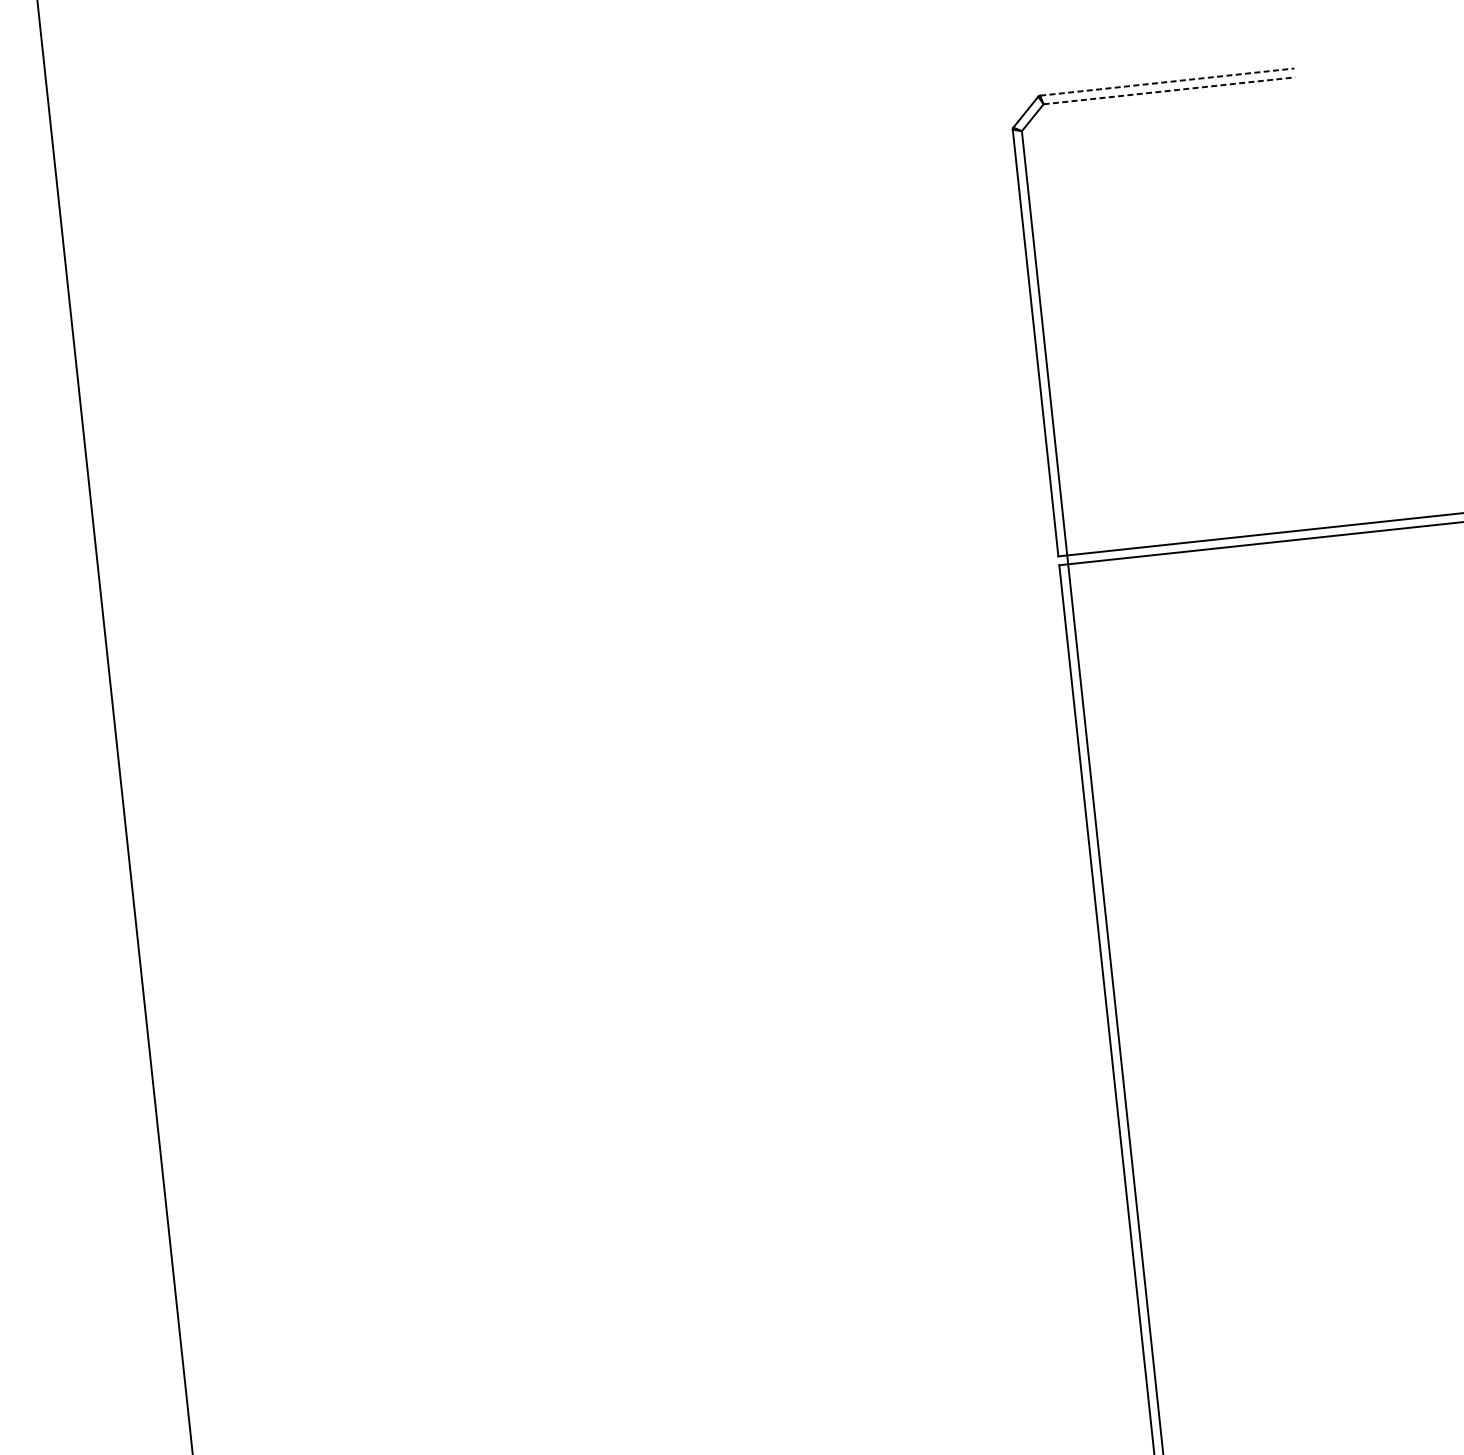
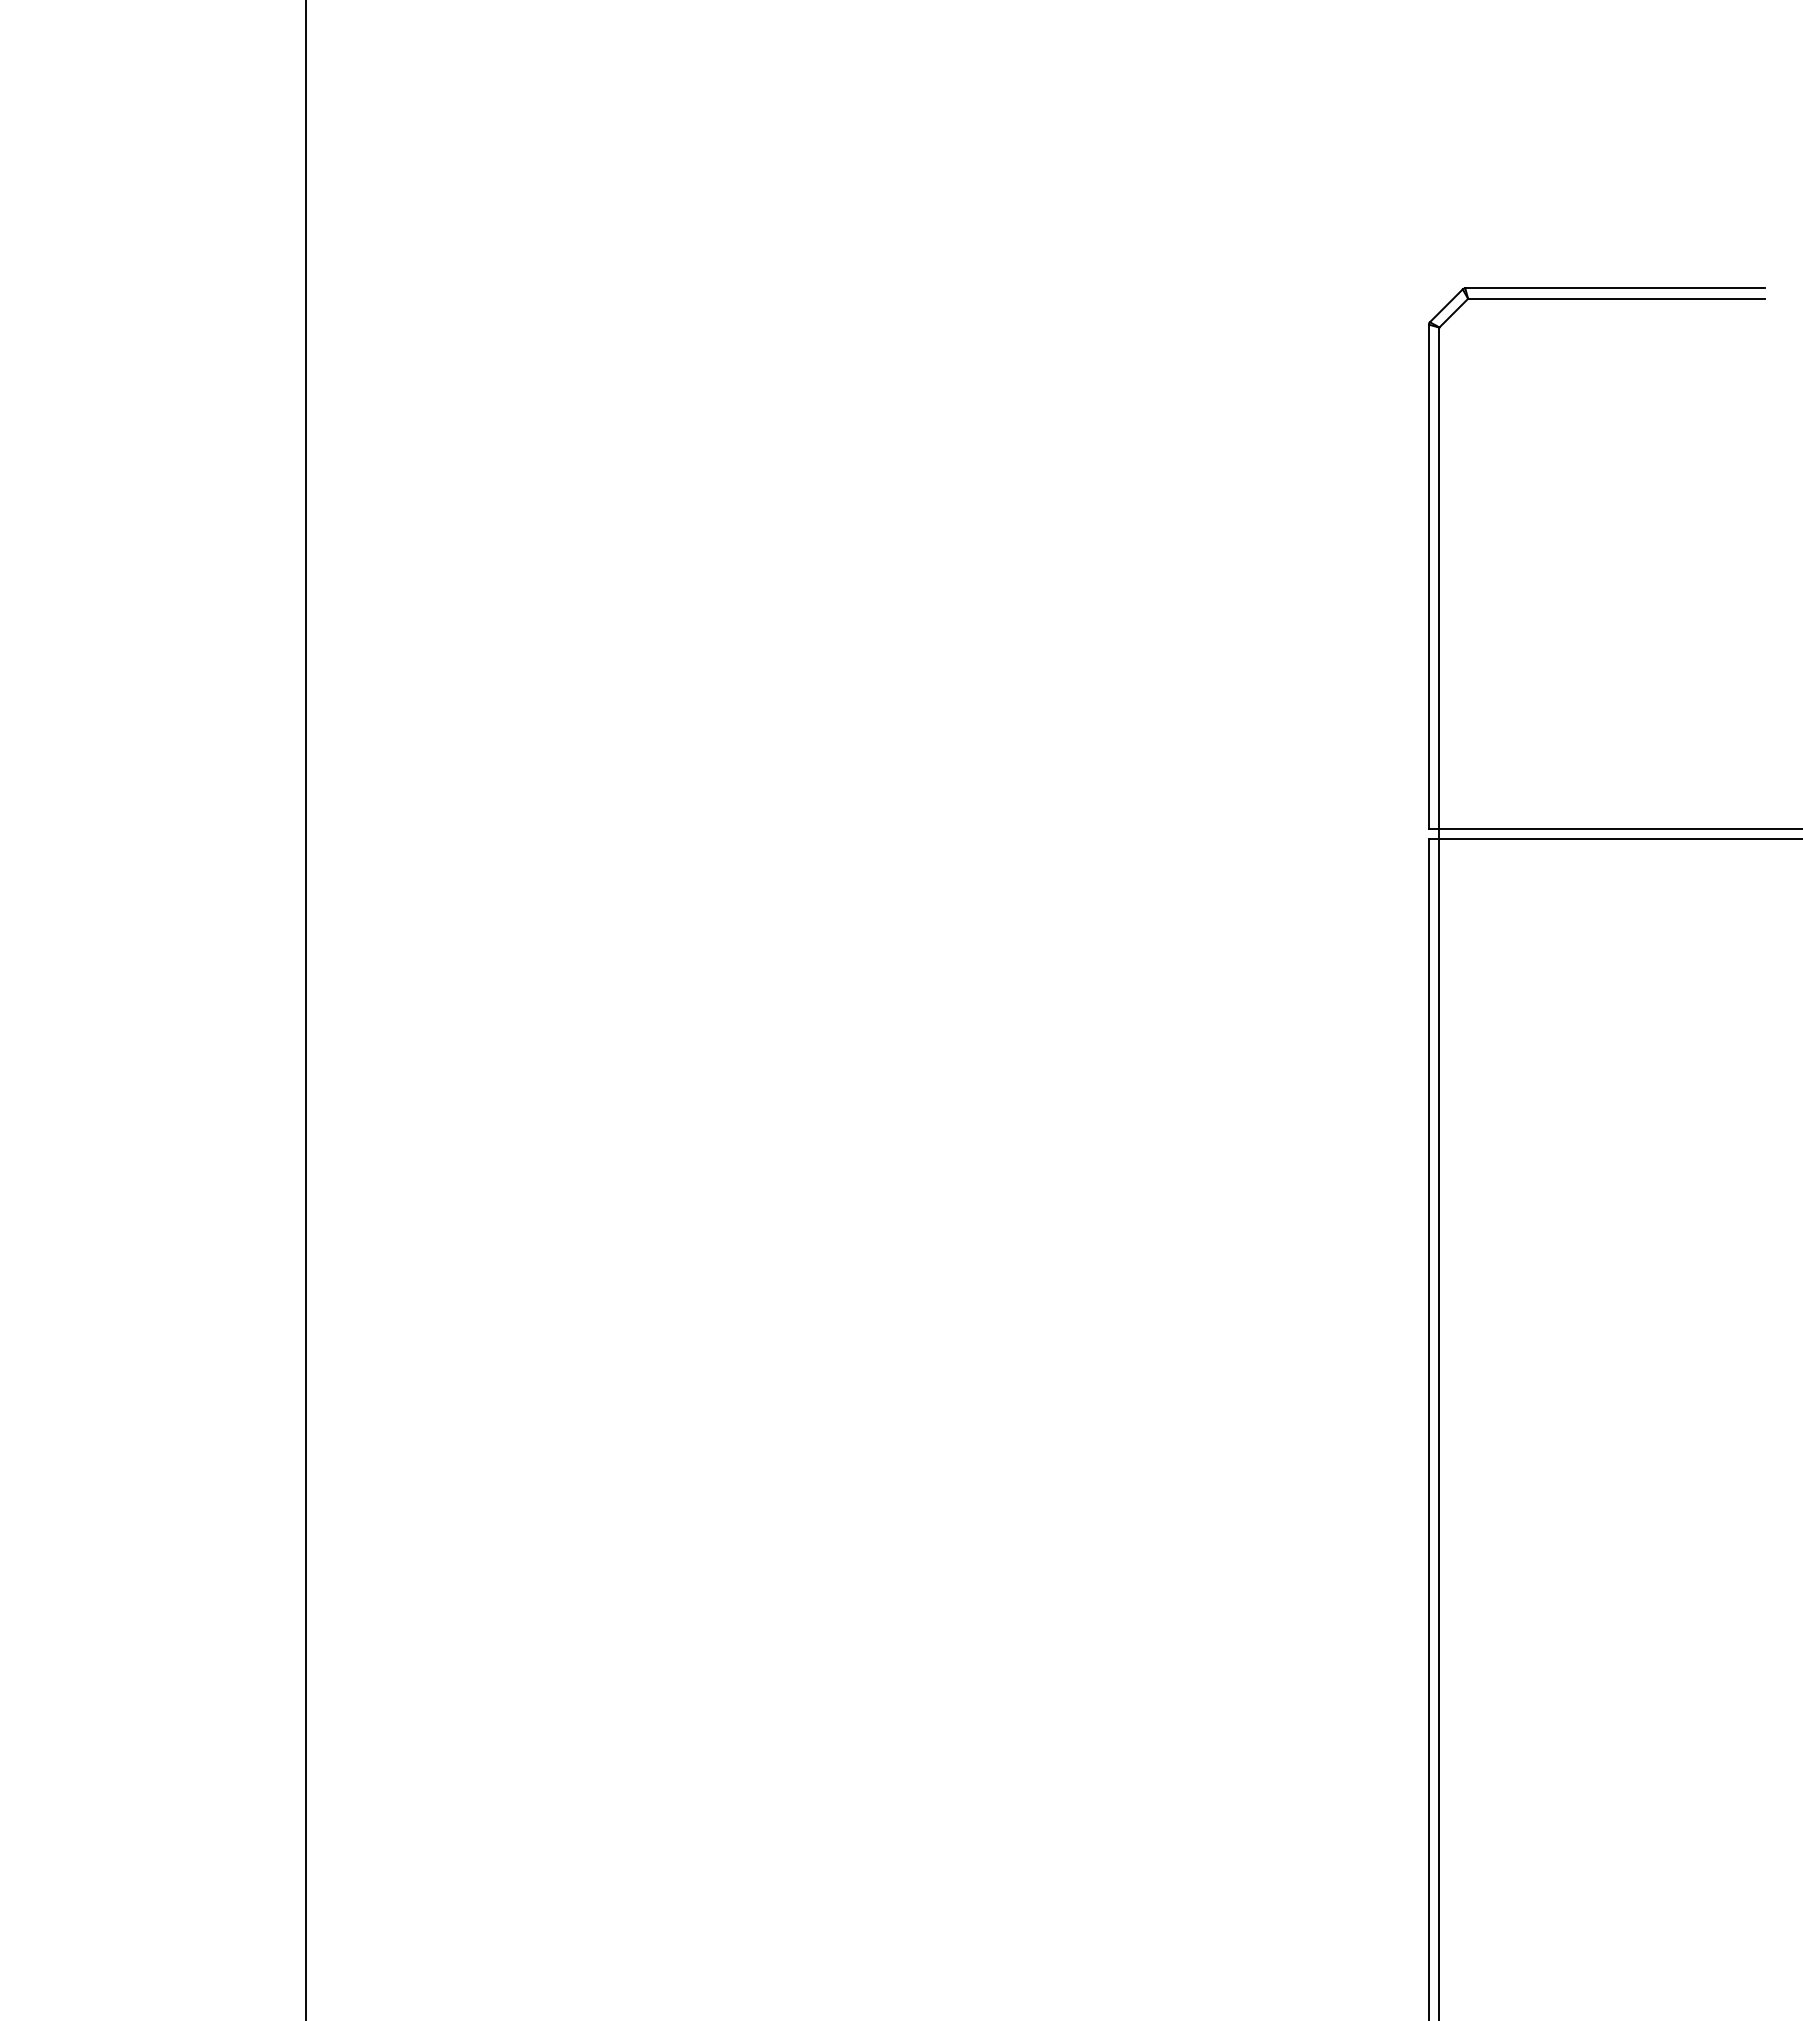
line: (1167, 82) -> (1615, 288), dashed -> solid
line: (1169, 90) -> (1616, 298), dashed -> solid

